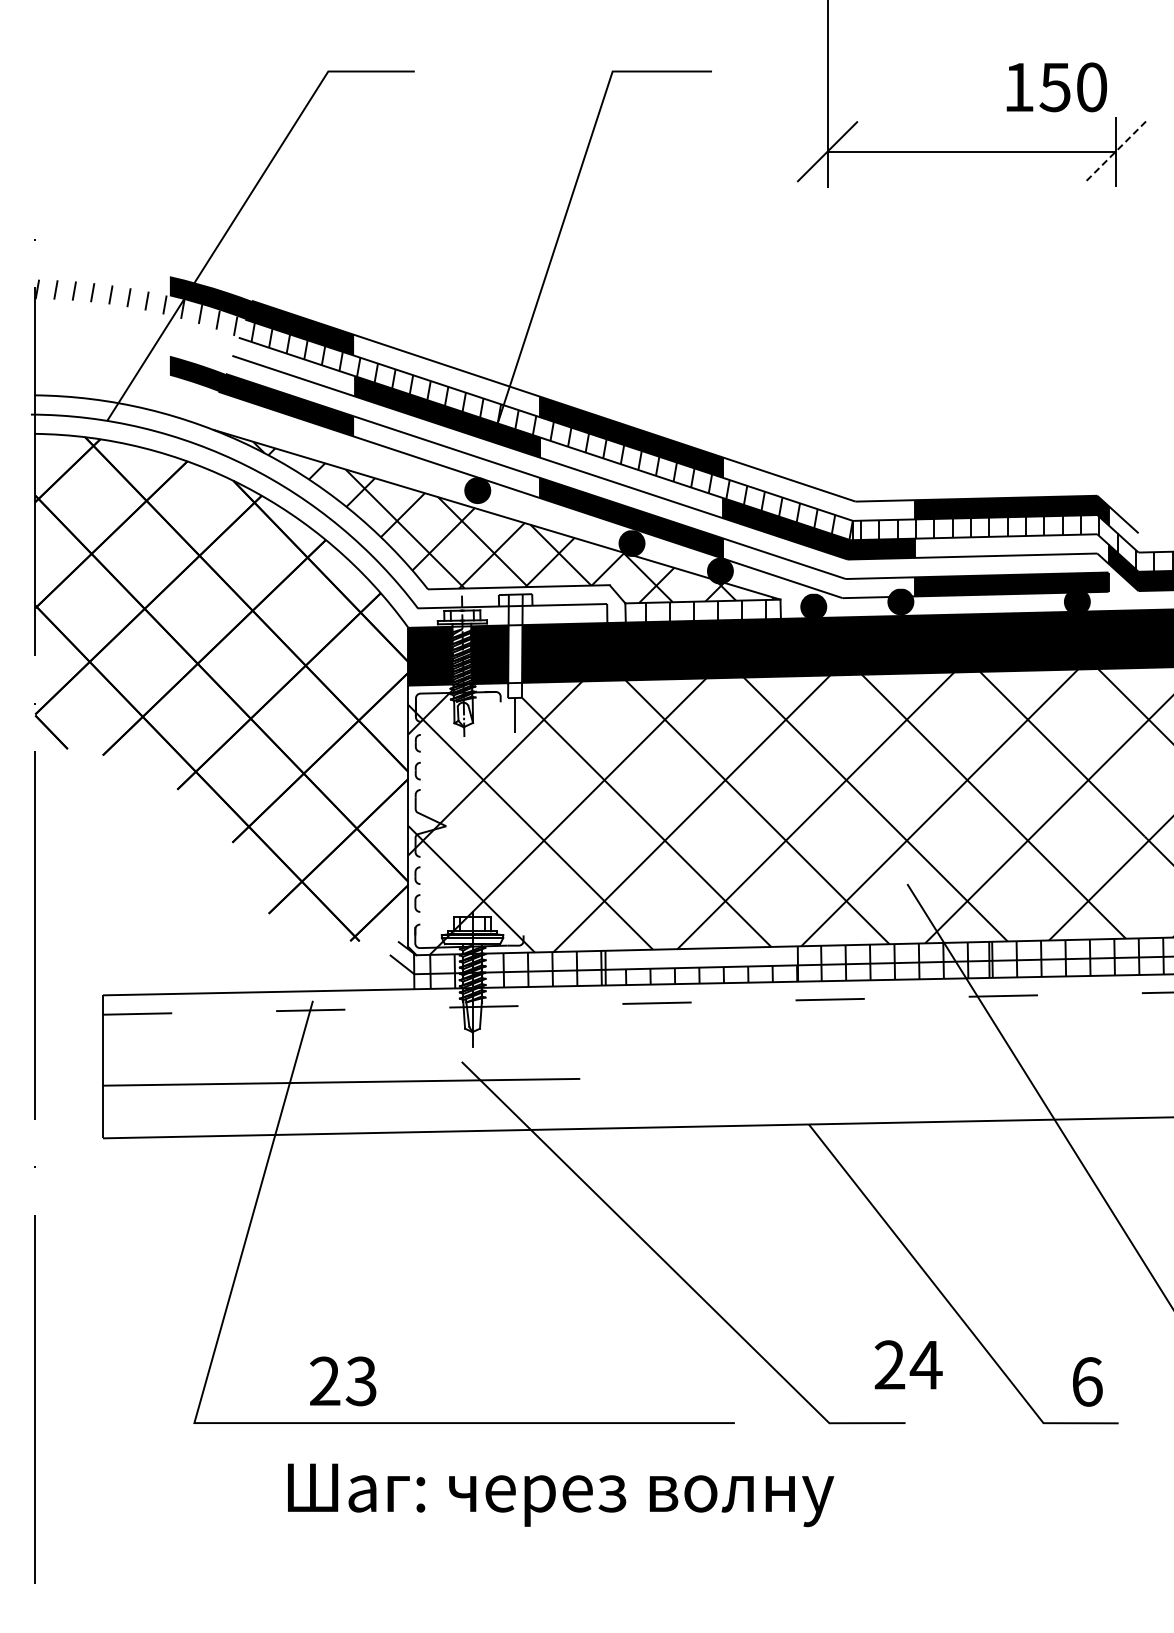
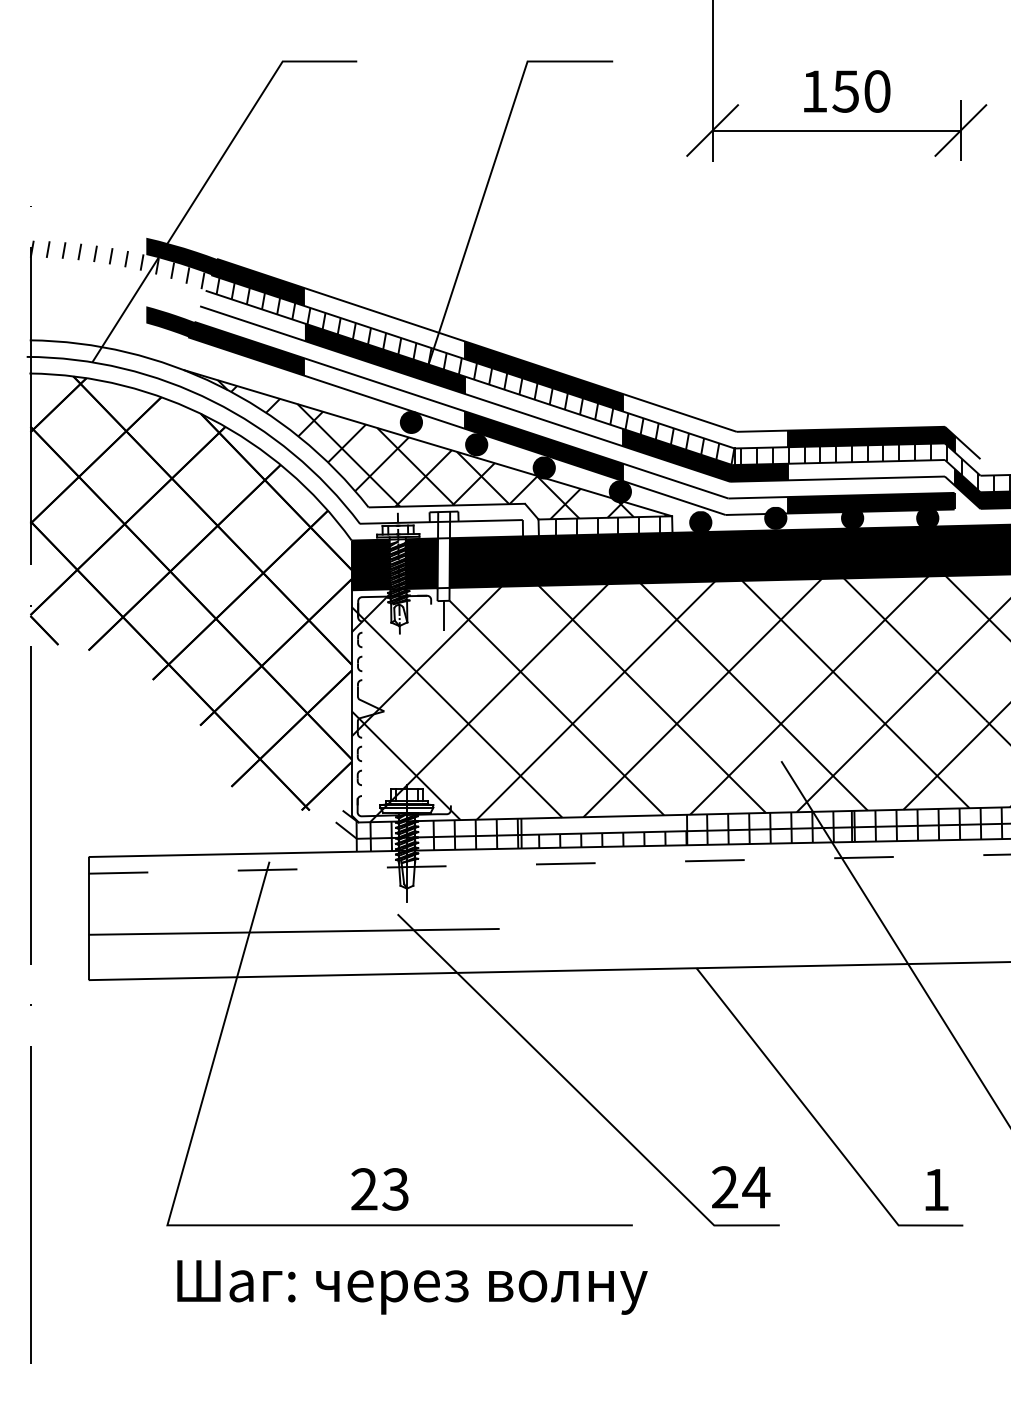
text: (1056, 87) -> (846, 91), moved
line: (1115, 151) -> (960, 130), dashed -> solid
fill: (553, 516) -> (476, 444), added
fill: (989, 601) -> (852, 517), added
text: (908, 1364) -> (741, 1186), moved
text: (343, 1381) -> (380, 1189), moved
text: (1087, 1381) -> (936, 1189), 6 -> 1
text: (561, 1495) -> (412, 1287), moved

